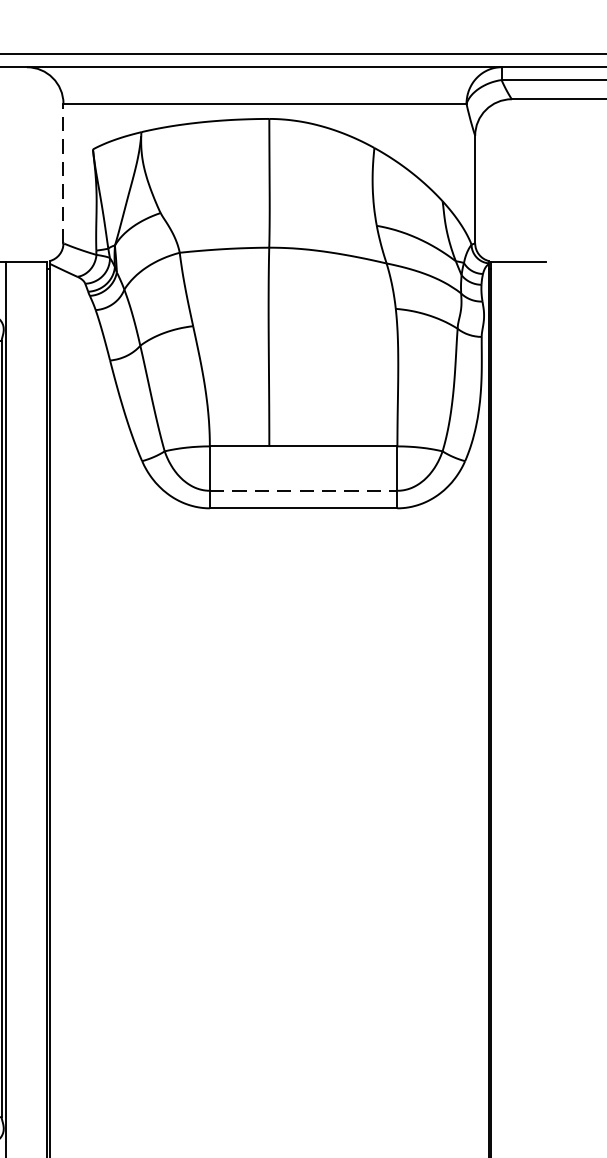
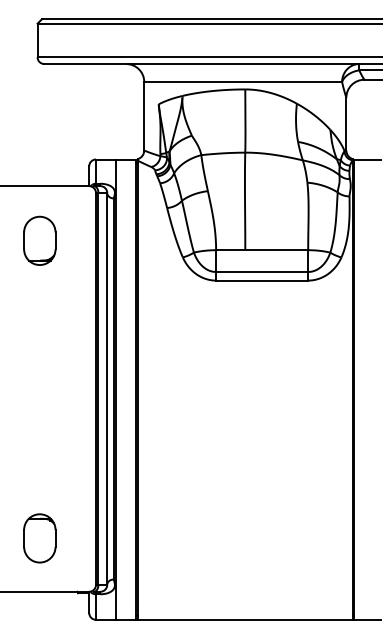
line: (63, 172) -> (144, 115), dashed -> solid
line: (304, 489) -> (262, 271), dashed -> solid

